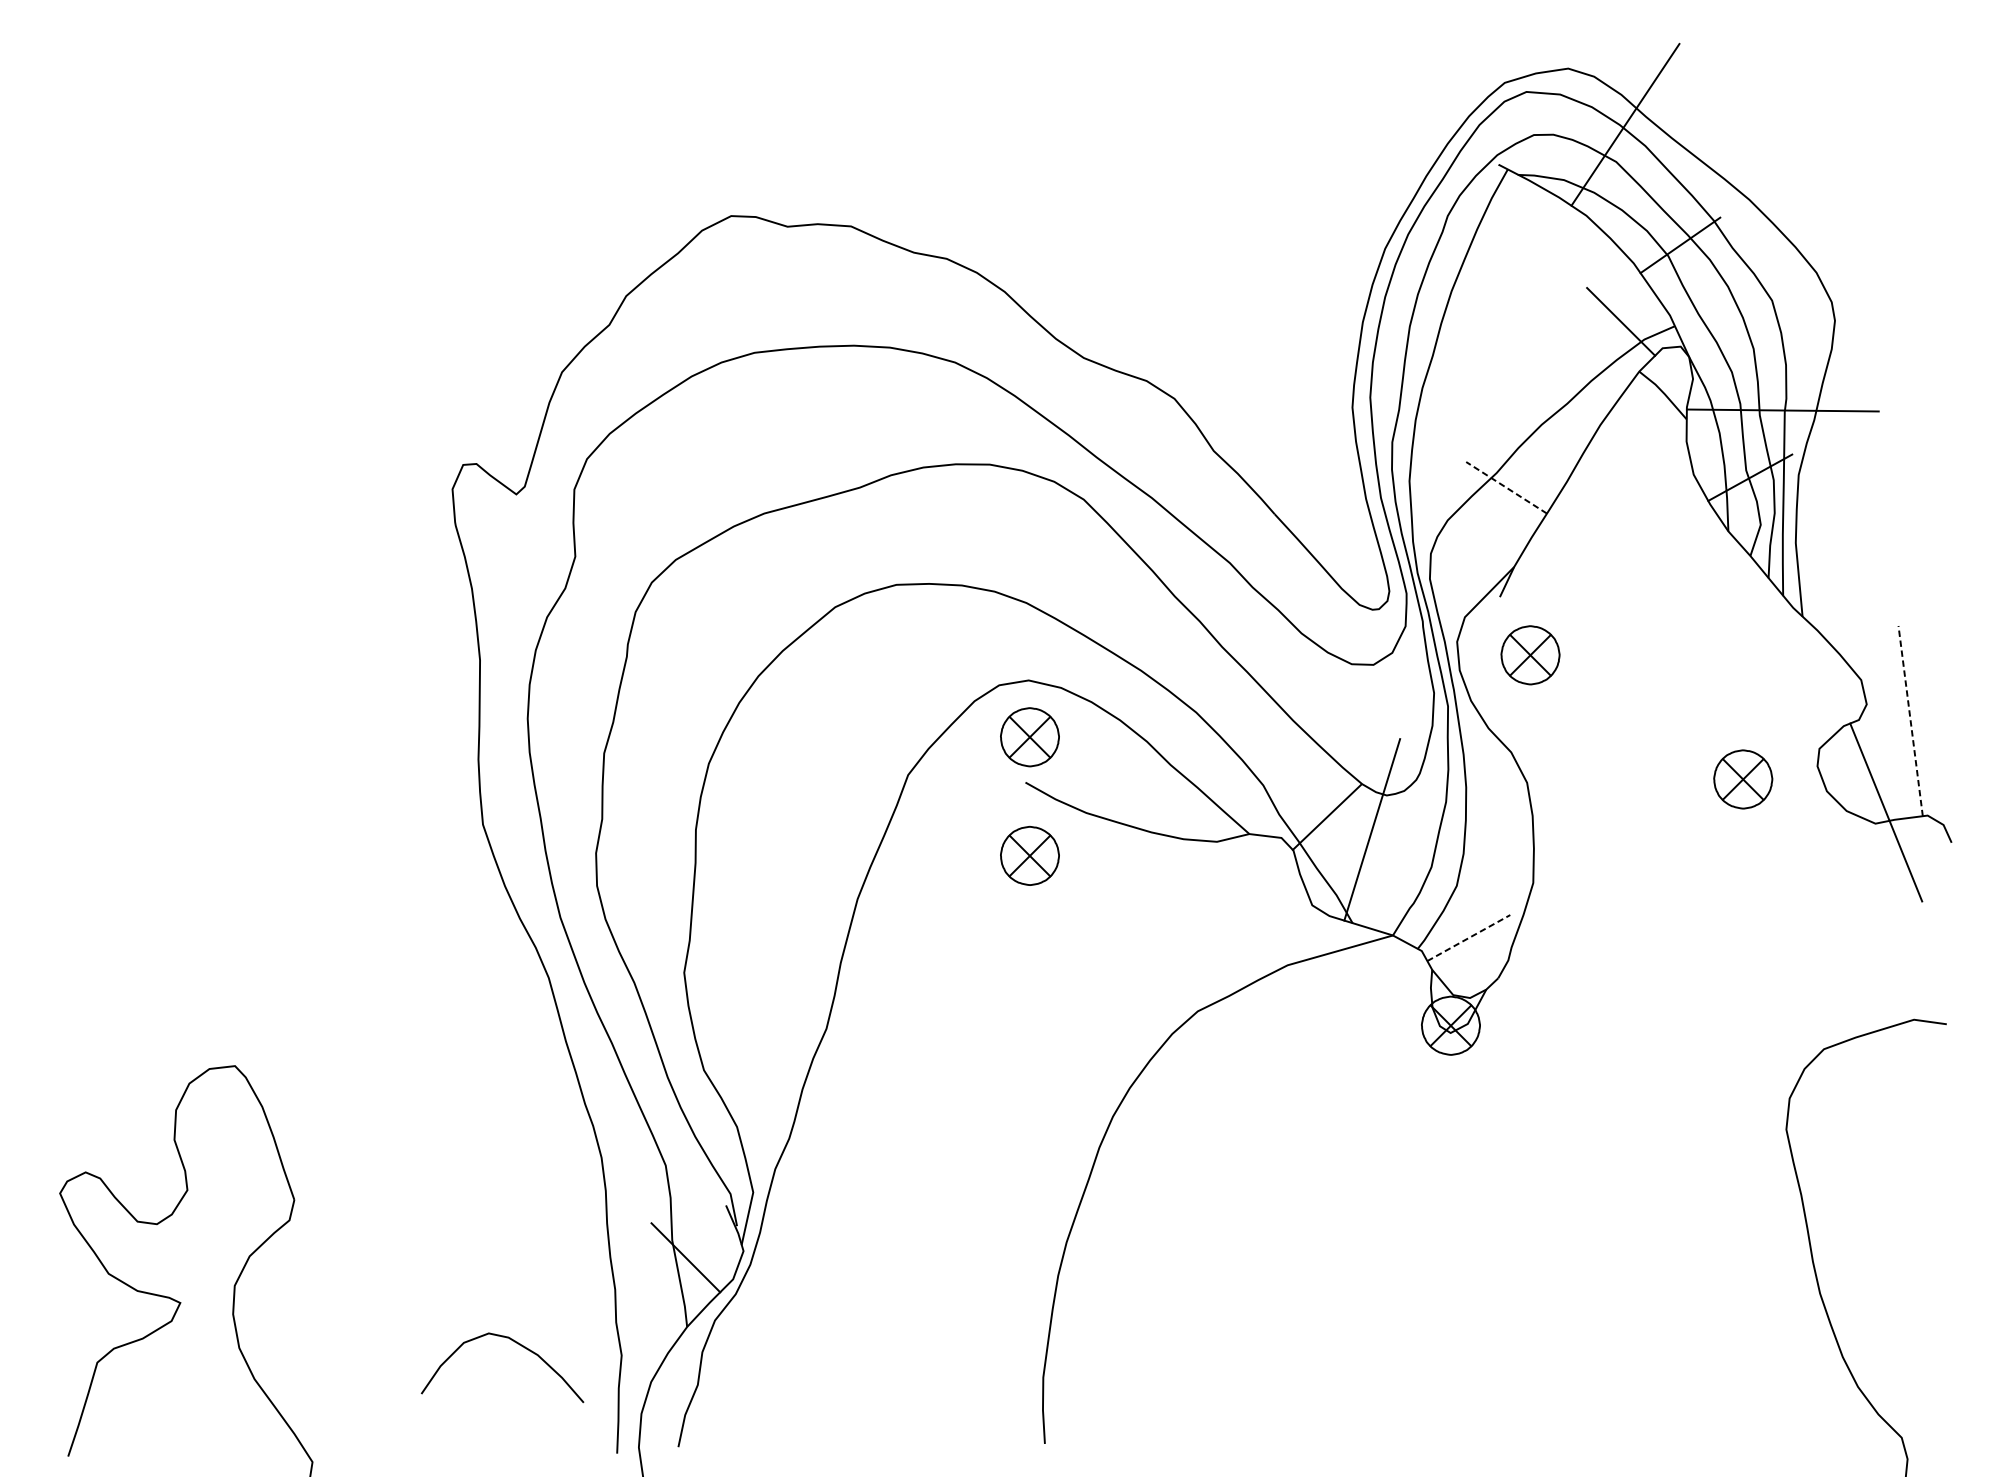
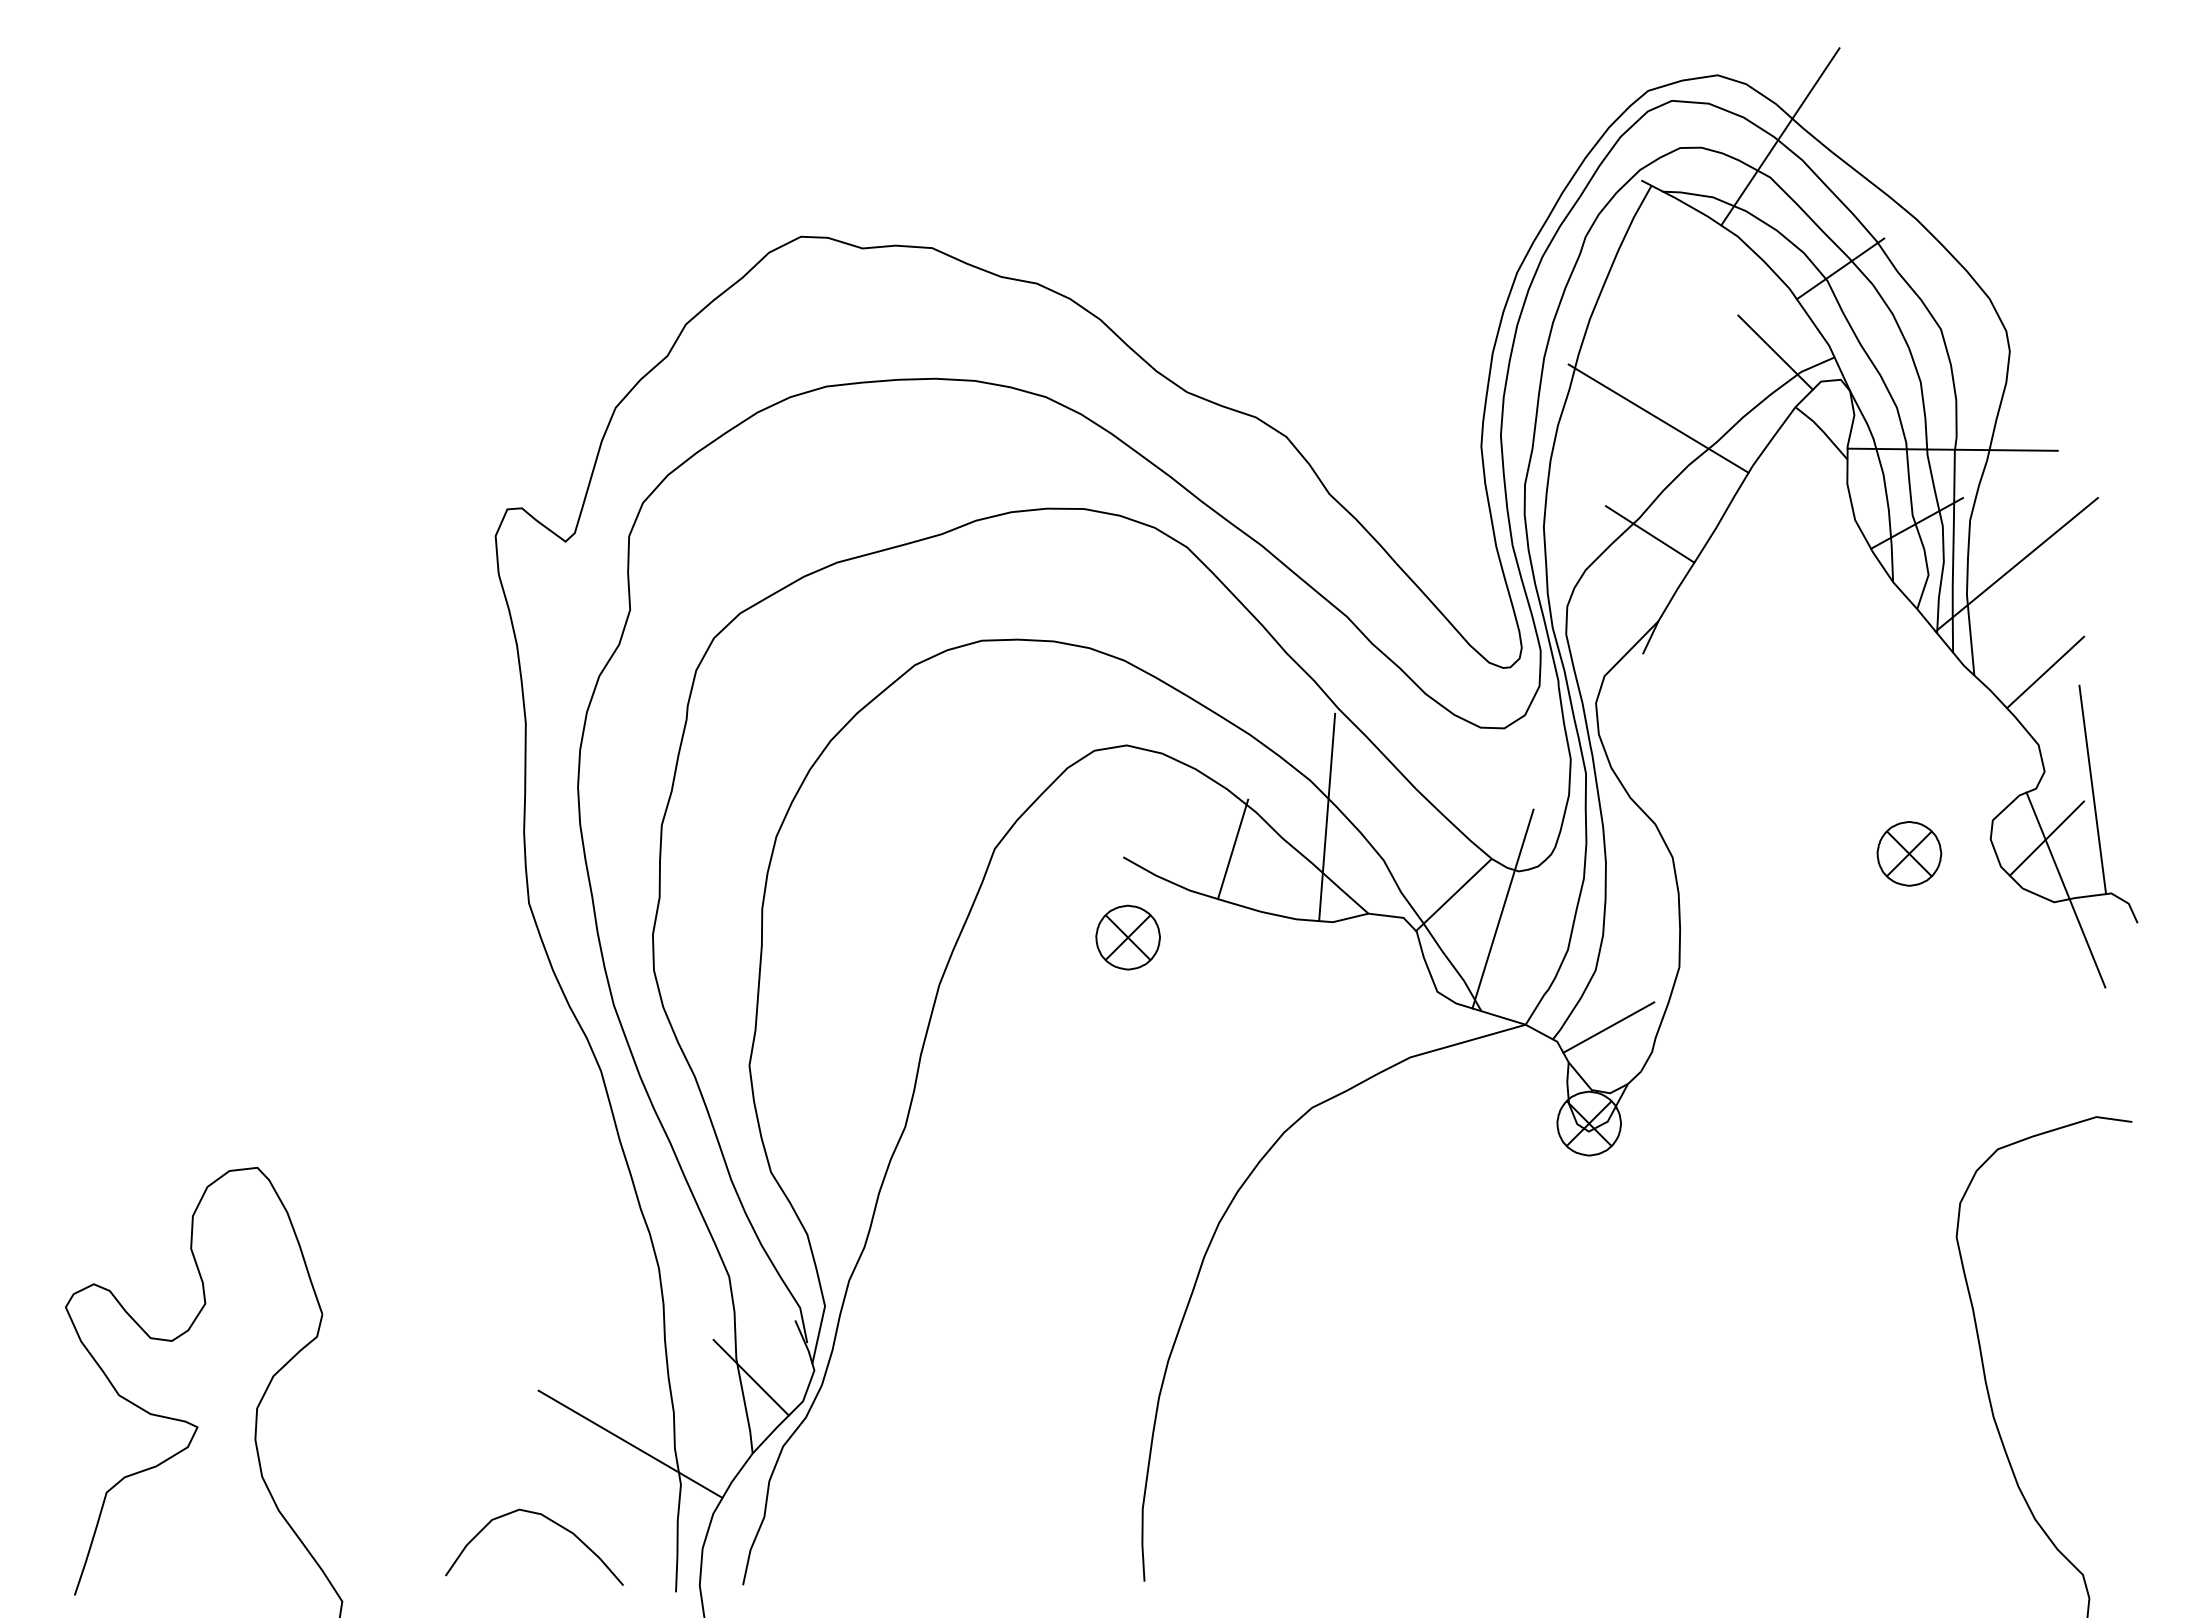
line: (1514, 381) -> (1658, 418), added
line: (1505, 487) -> (1649, 534), dashed -> solid
line: (1841, 515) -> (2016, 564), added
line: (1867, 613) -> (2045, 672), added
part: (1530, 654) -> (1676, 717), removed
line: (1910, 720) -> (2092, 789), dashed -> solid
part: (1029, 737) -> (1127, 807), removed
line: (1211, 746) -> (1327, 817), added
line: (1868, 765) -> (2046, 838), added
line: (1126, 775) -> (1233, 849), added
line: (1468, 937) -> (1608, 1027), dashed -> solid
line: (575, 1317) -> (630, 1443), added
curve: (514, 1342) -> (547, 1519), moved

